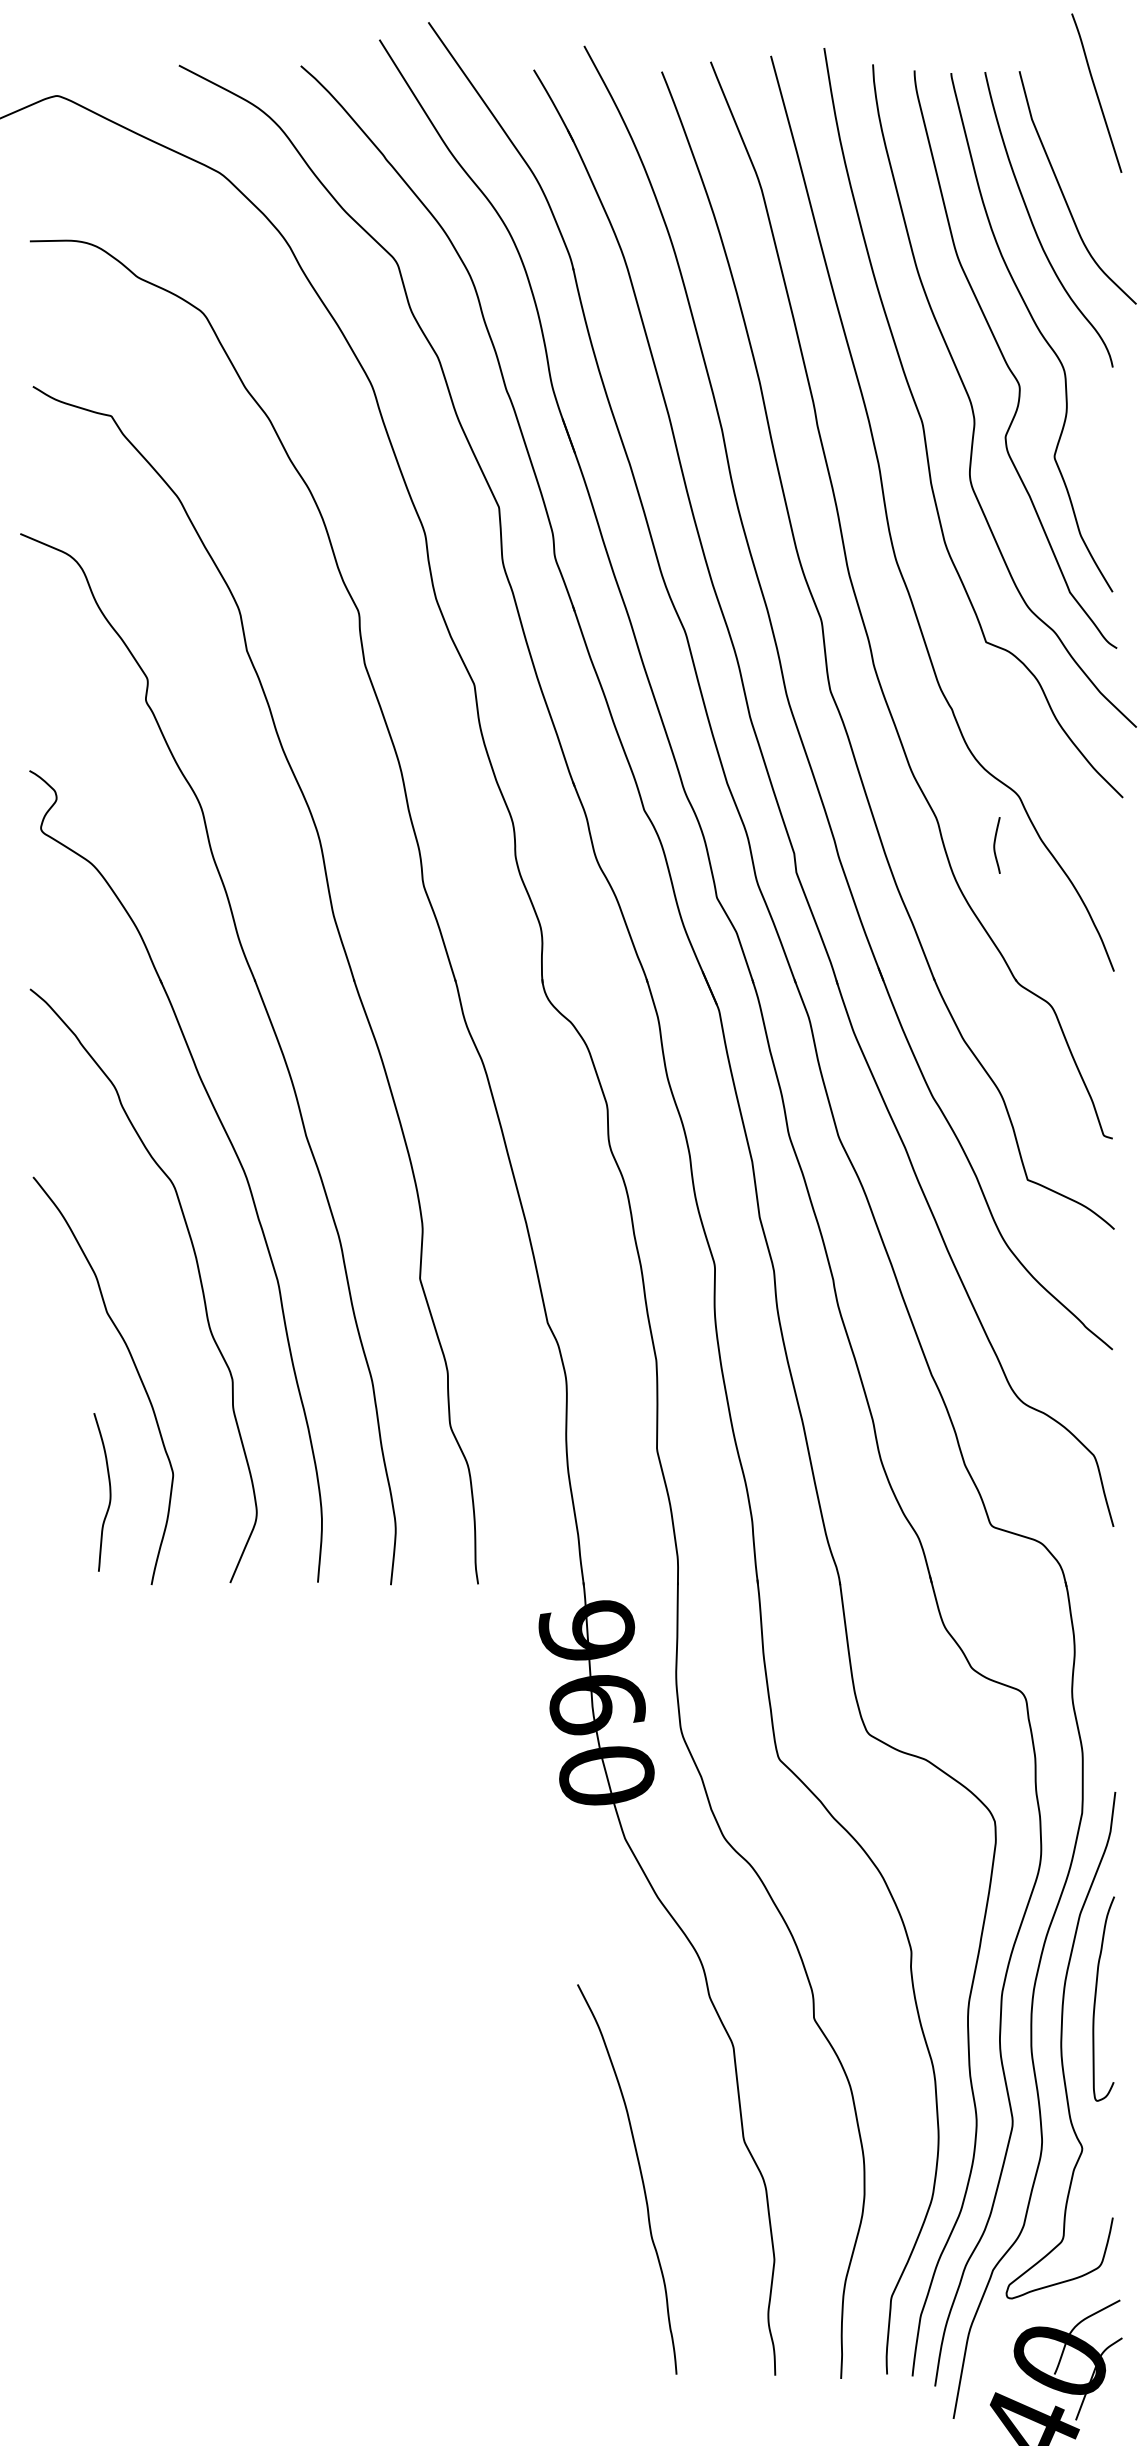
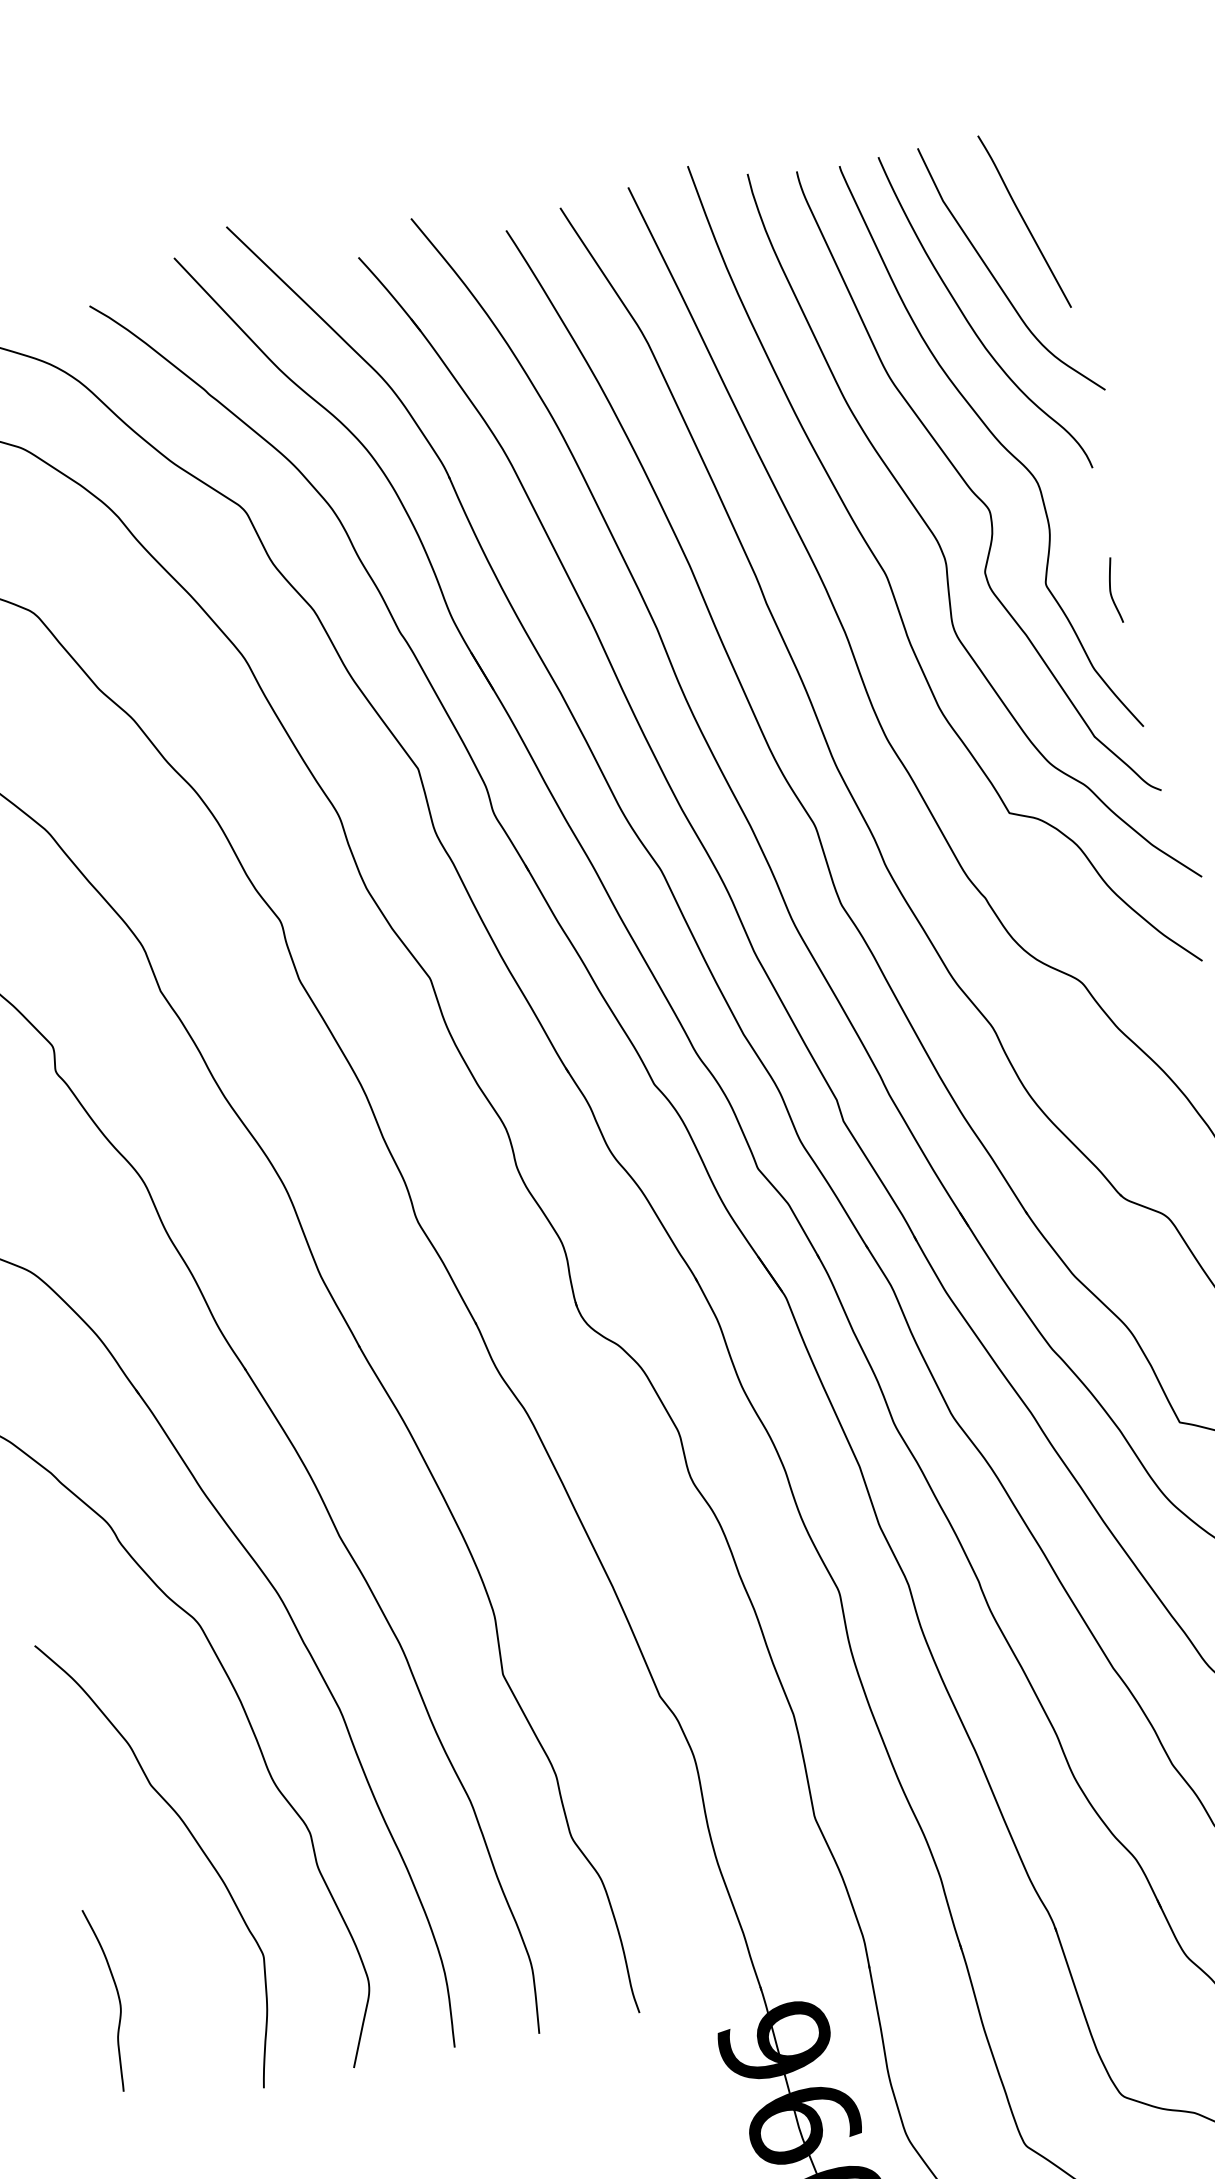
line: (1096, 92) -> (1024, 220), moved
curve: (995, 845) -> (1111, 591), moved
curve: (109, 1492) -> (117, 1998), moved

